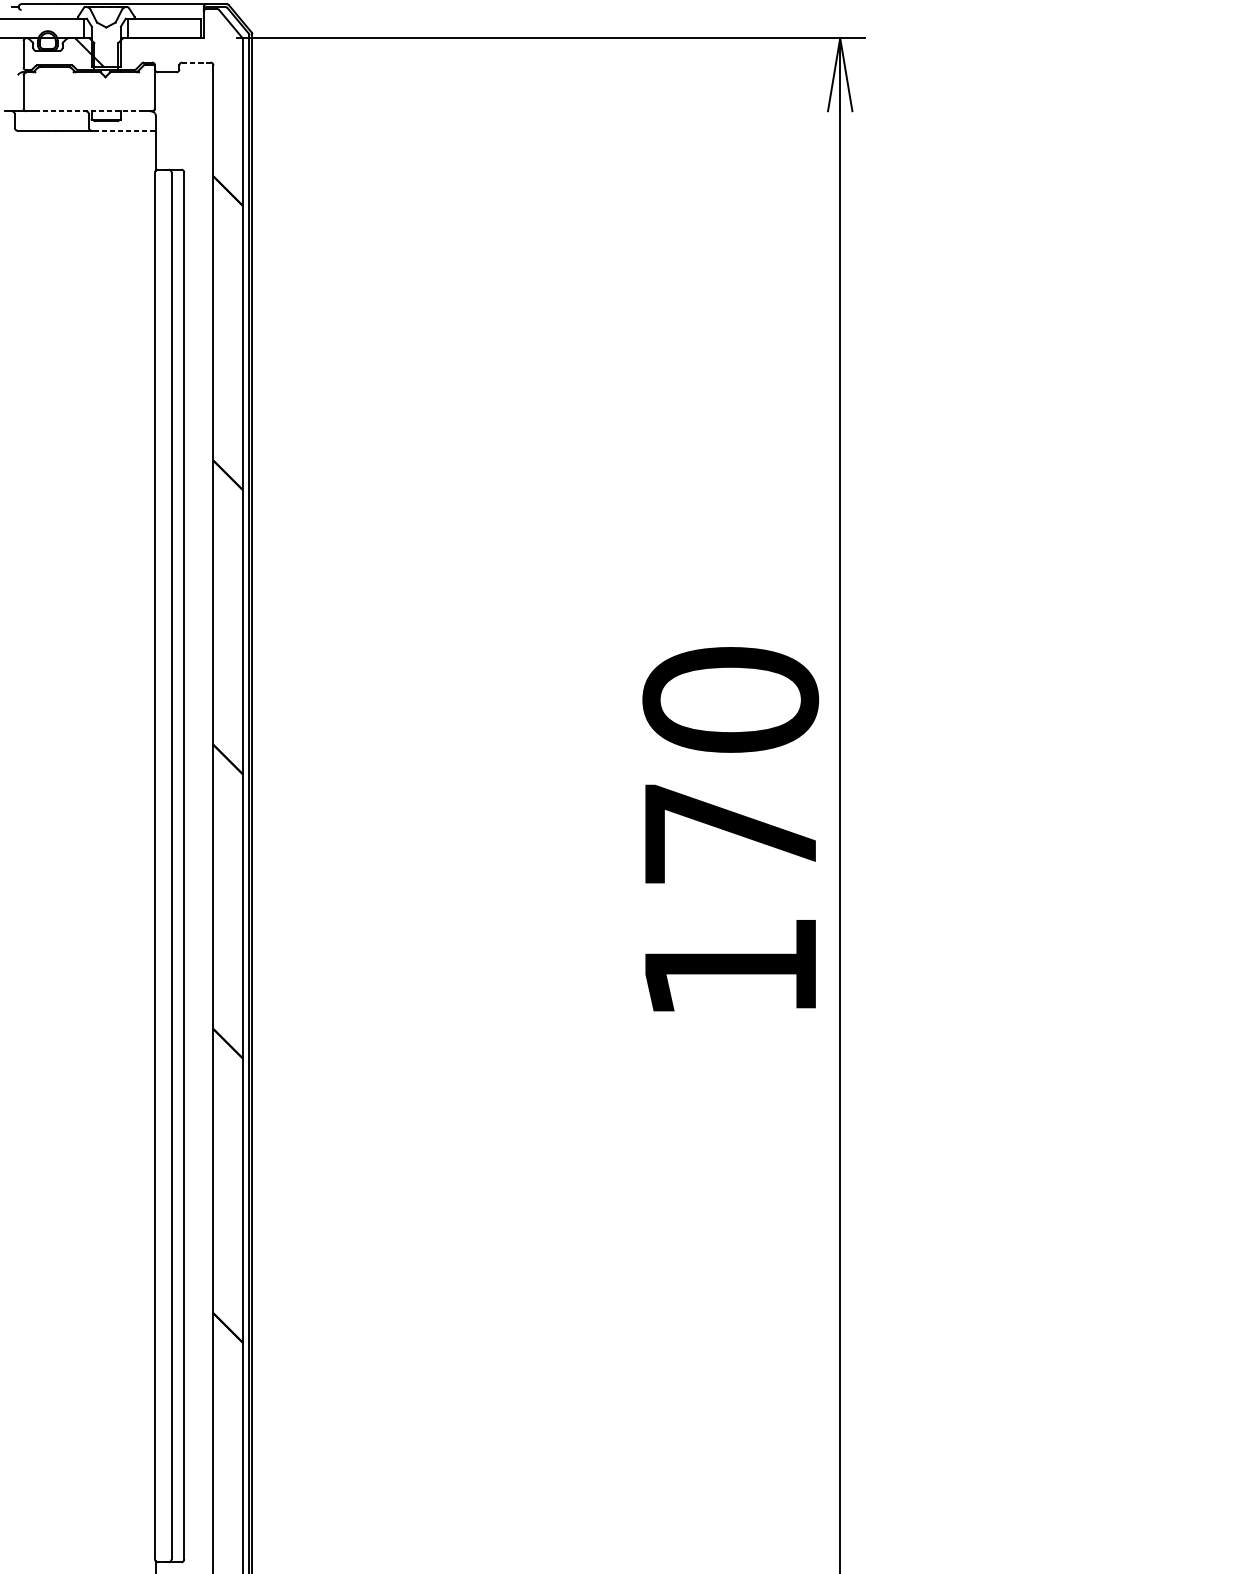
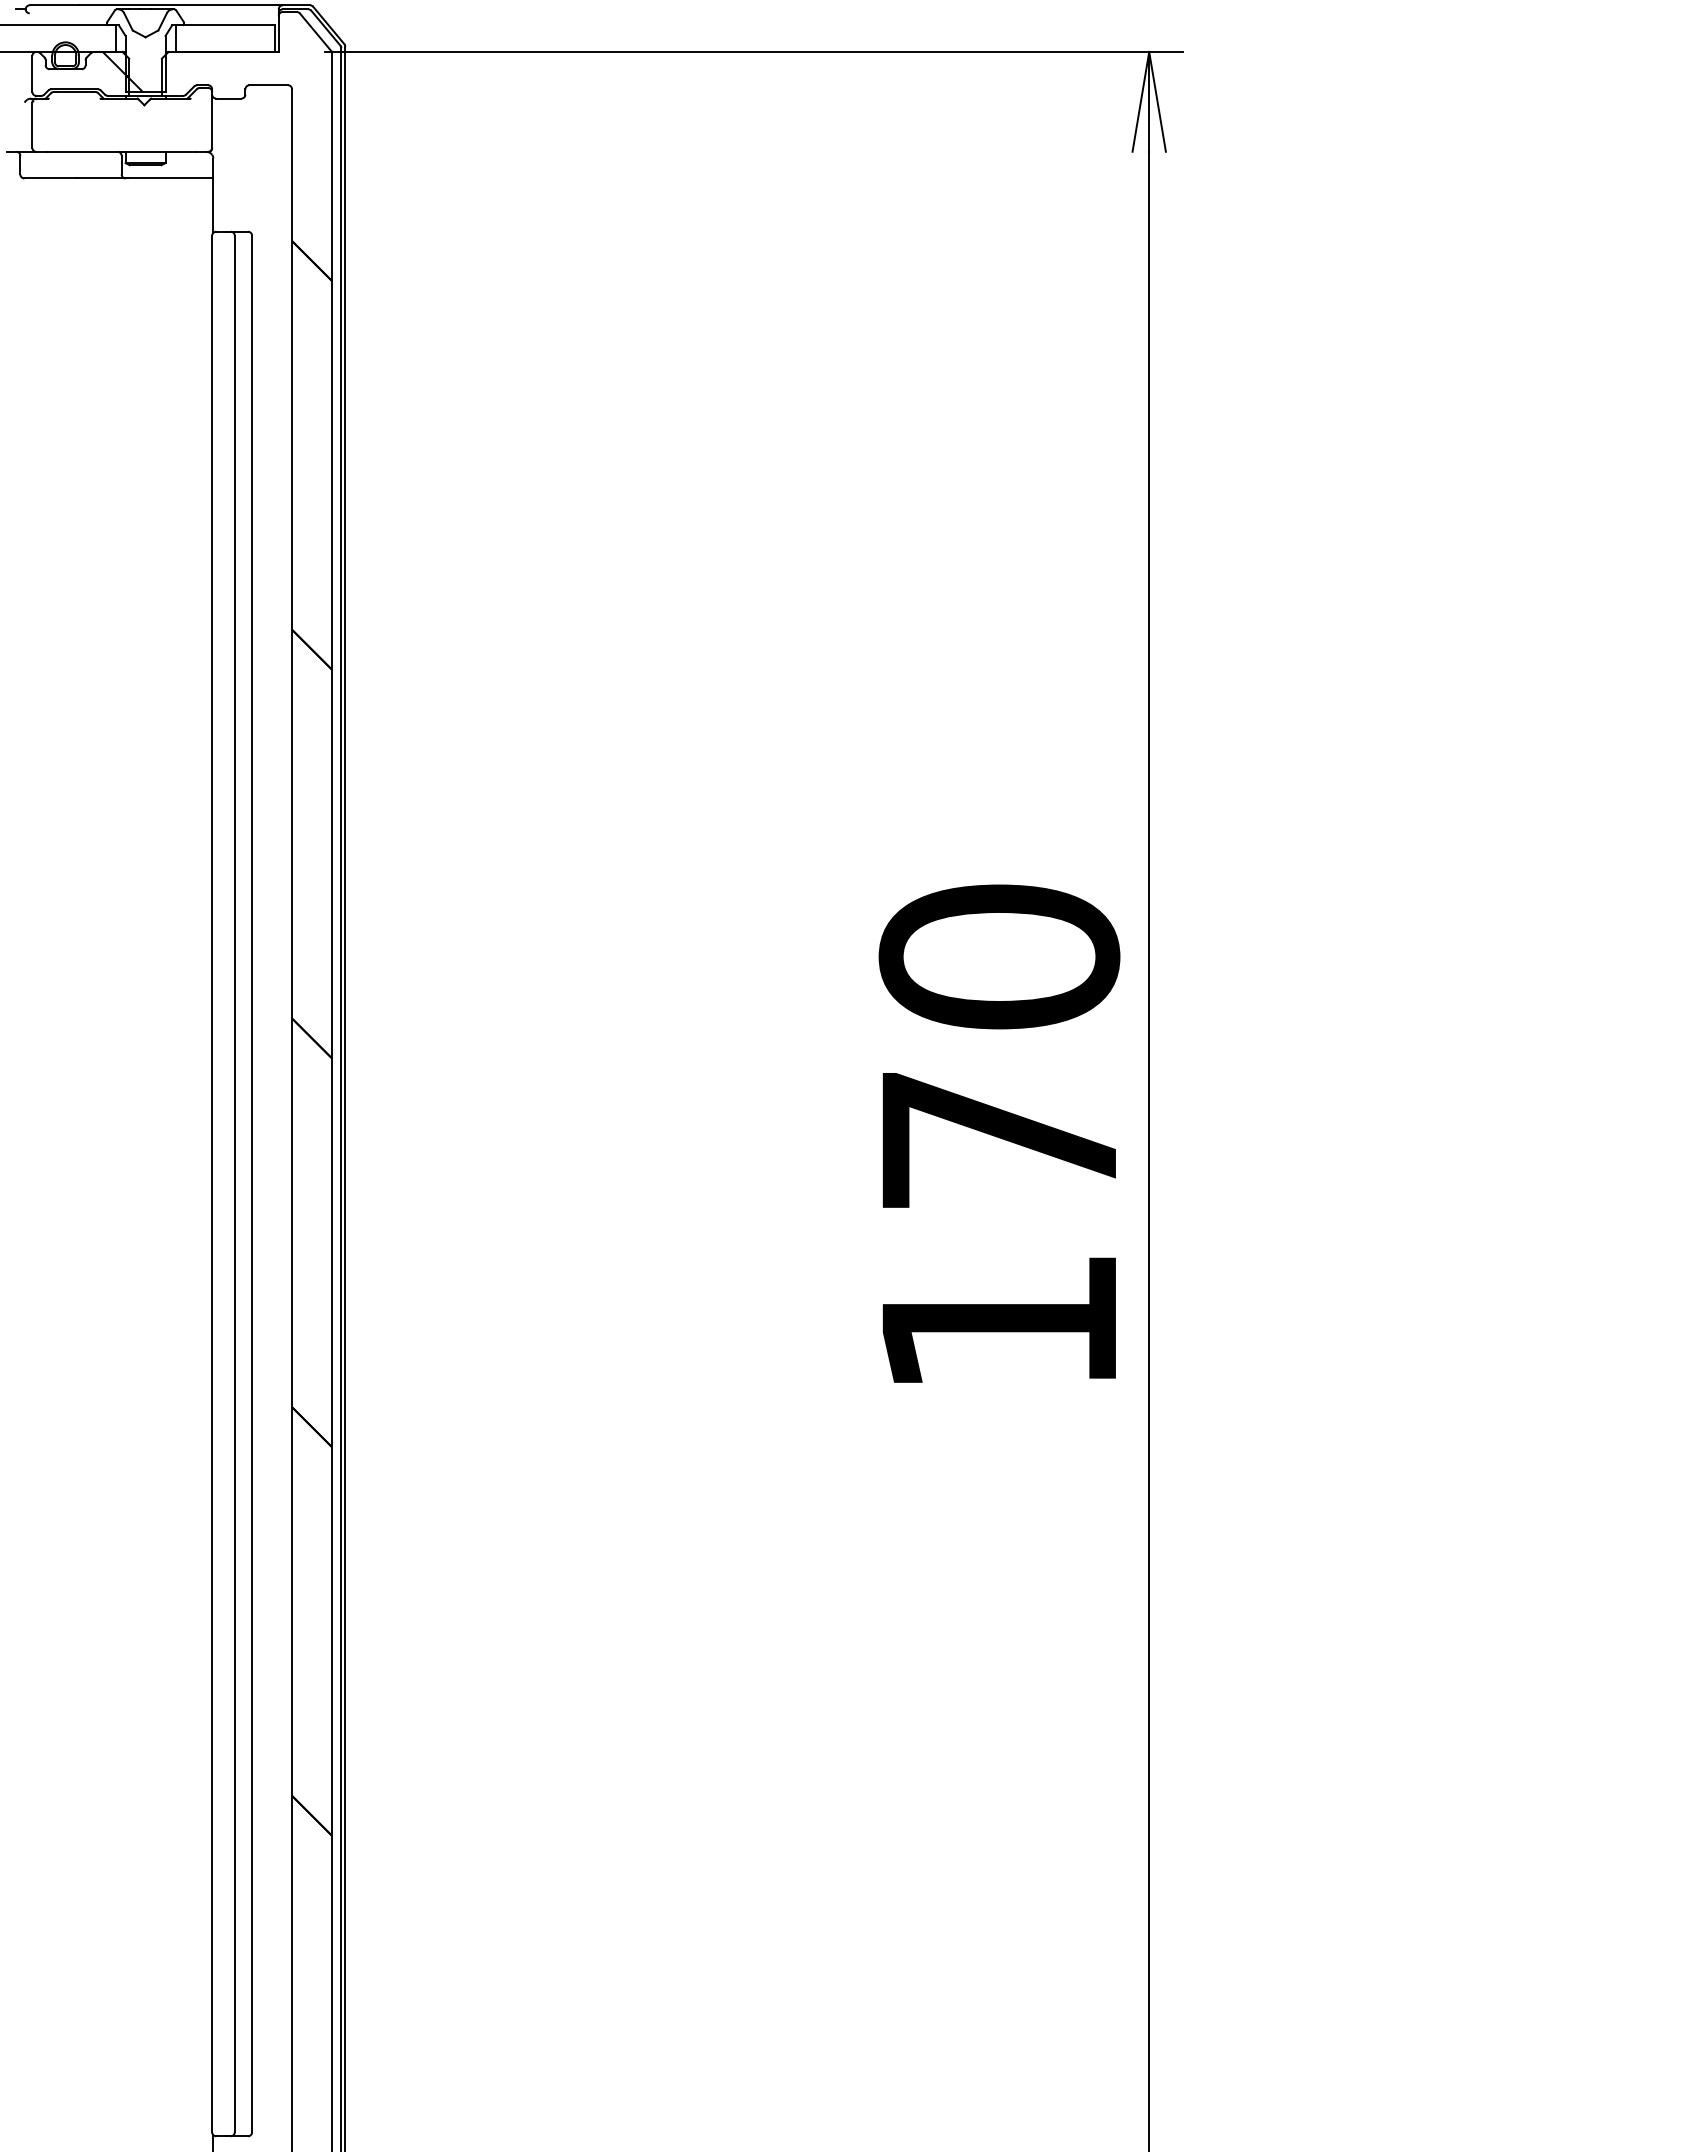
line: (196, 62) -> (269, 85), dashed -> solid
line: (88, 111) -> (121, 151), dashed -> solid
line: (124, 130) -> (170, 178), dashed -> solid

